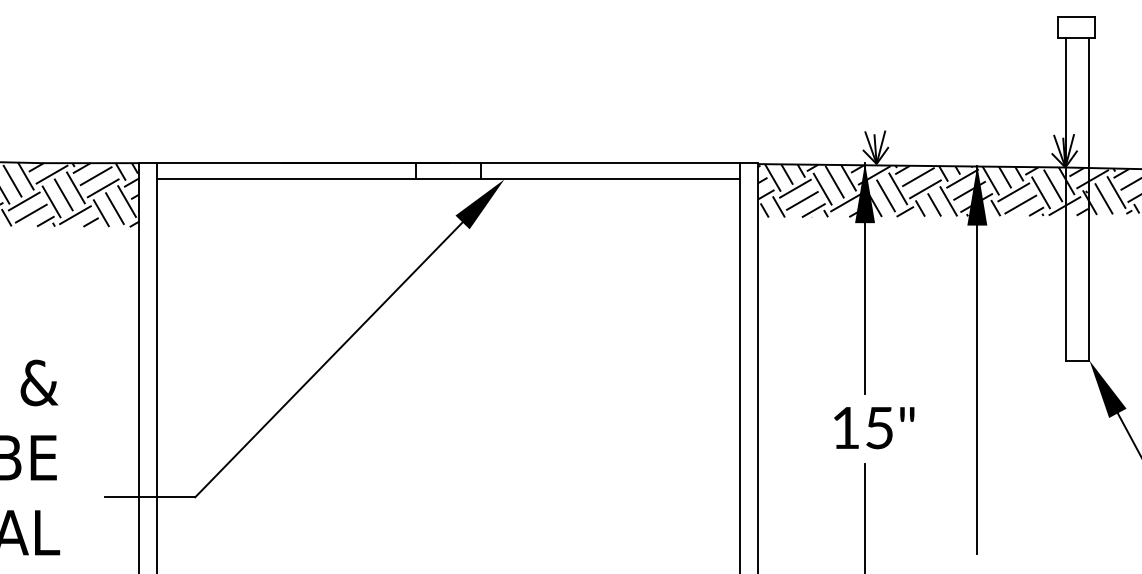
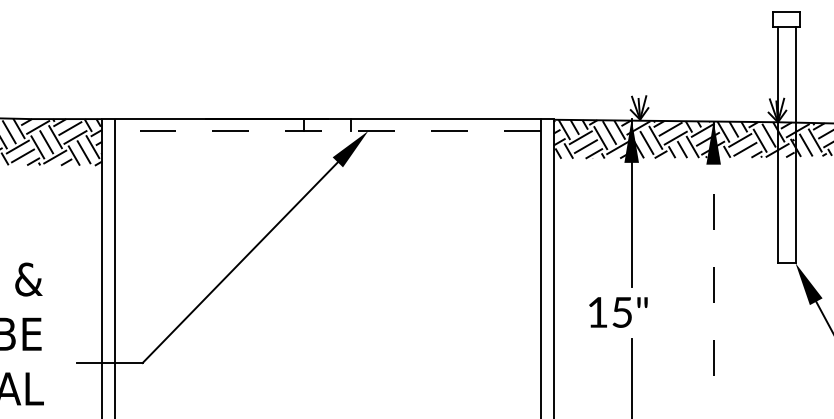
line: (448, 178) -> (327, 130), solid -> dashed
line: (977, 359) -> (713, 262), solid -> dashed
text: (874, 428) -> (618, 312), moved

